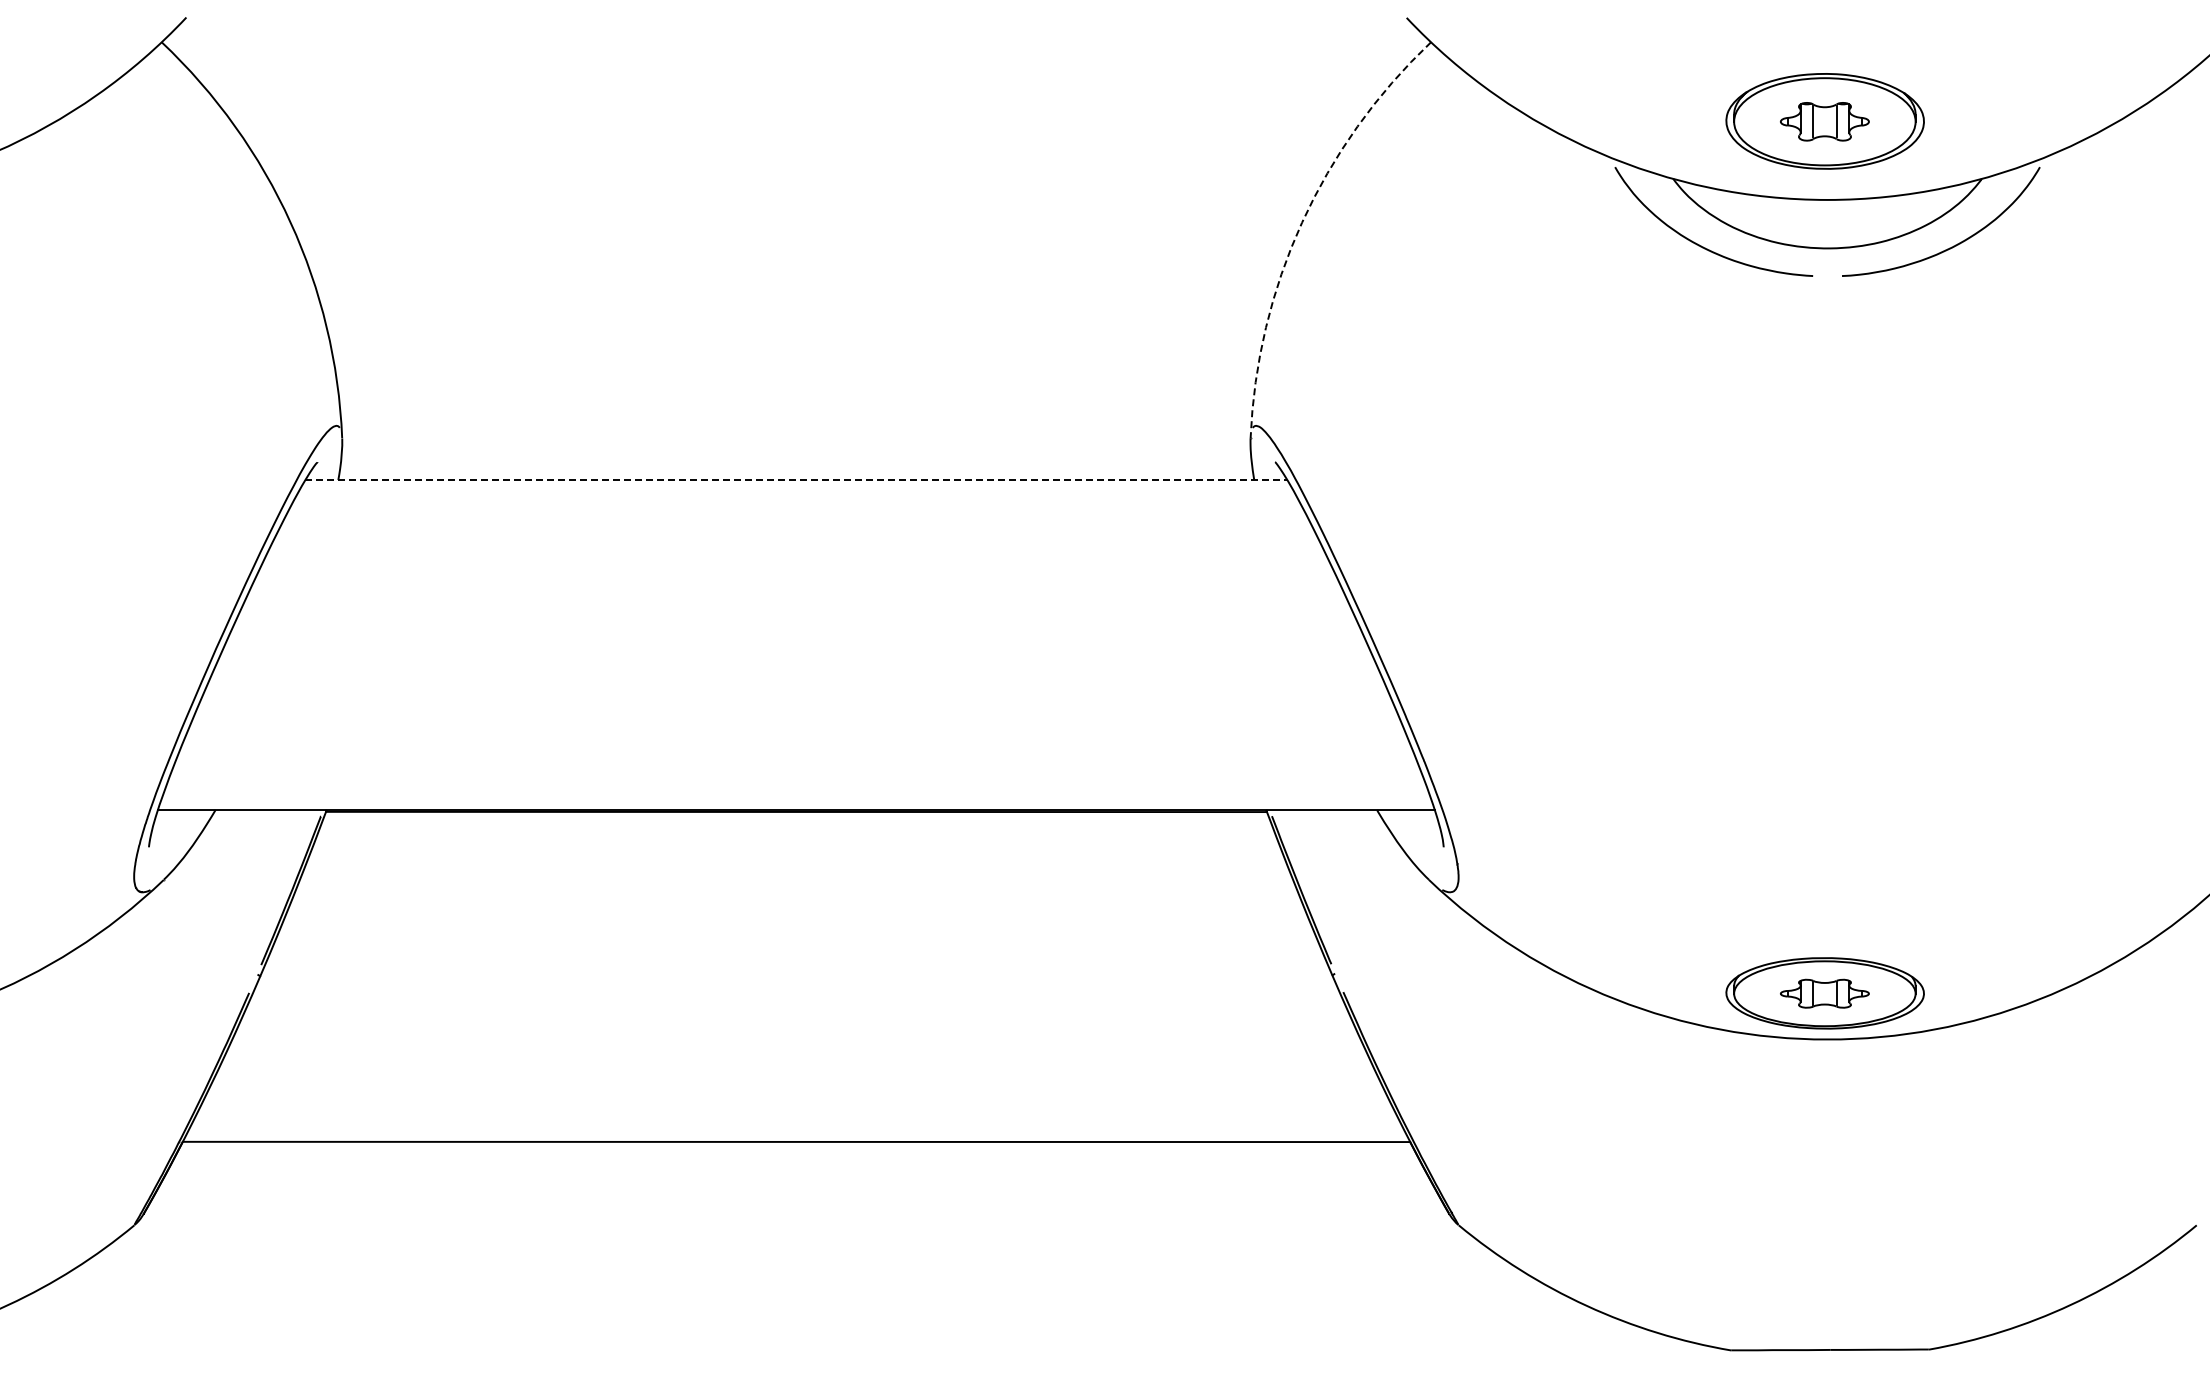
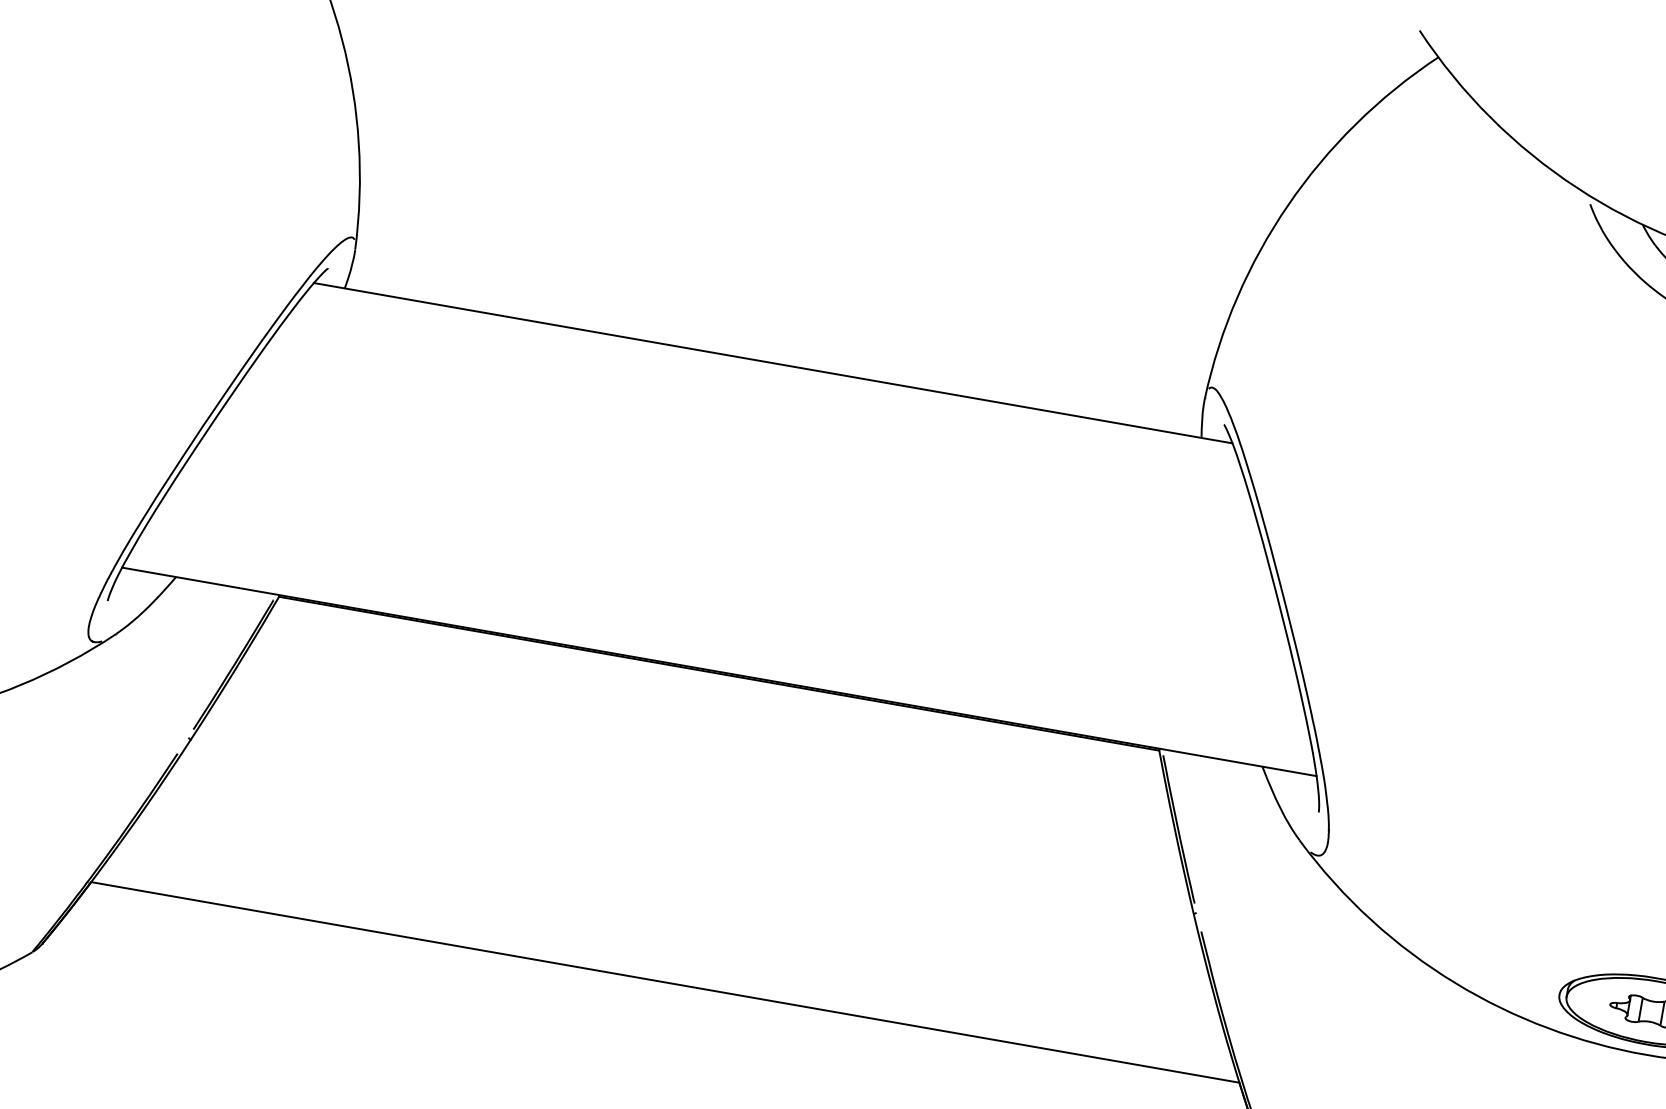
arc: (1302, 222) -> (1288, 204), dashed -> solid
line: (796, 480) -> (773, 363), dashed -> solid

